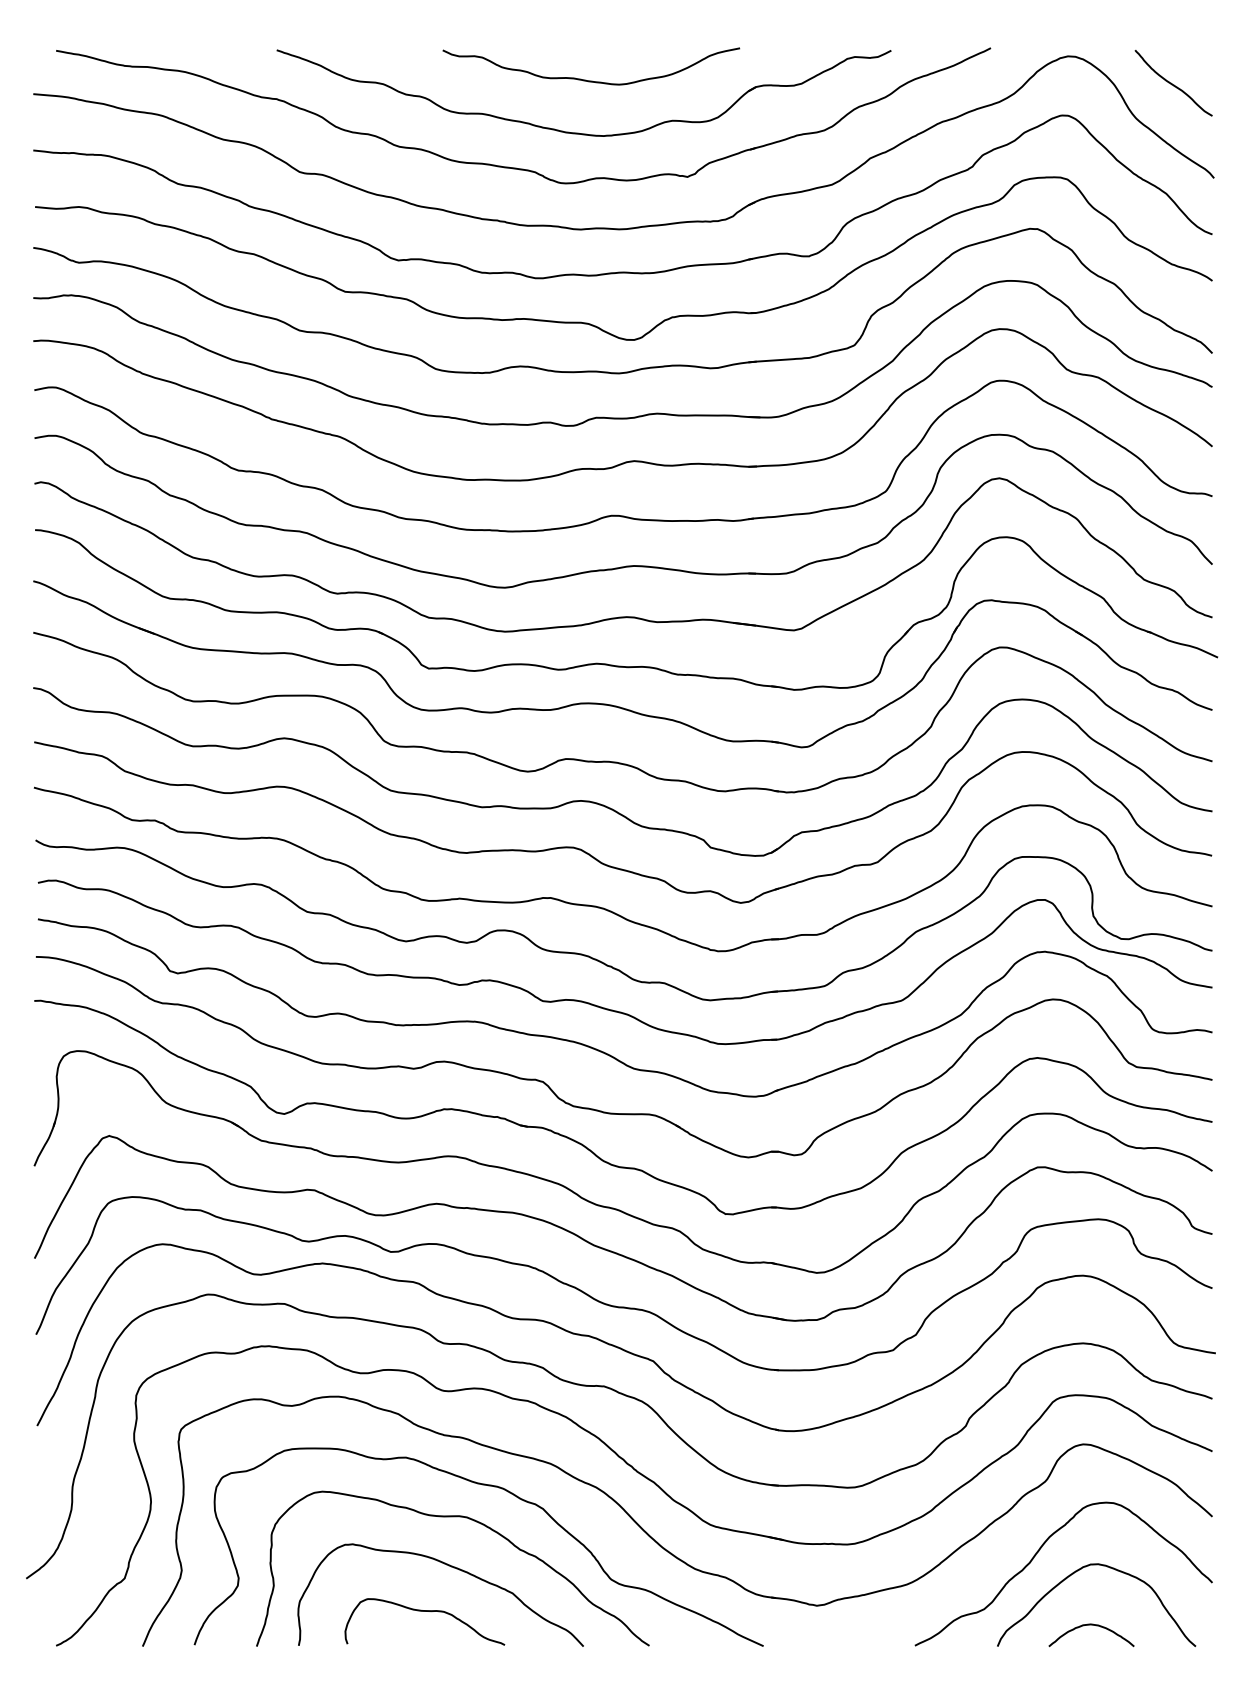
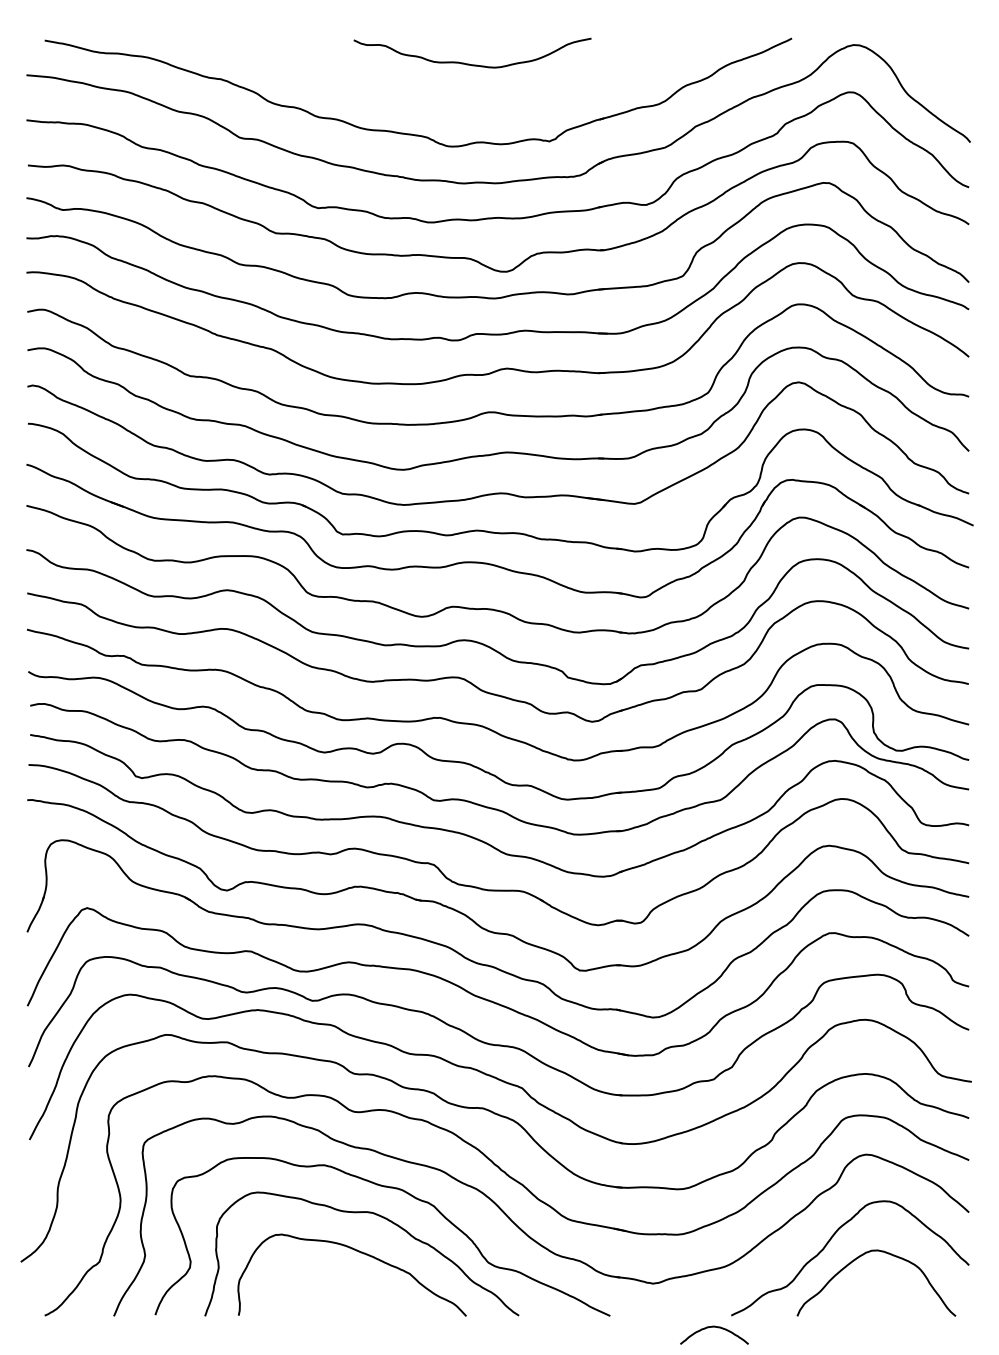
curve: (1172, 83) -> (937, 66), removed
part: (577, 131) -> (461, 105), removed
curve: (424, 1611) -> (339, 1288), removed
curve: (1091, 1625) -> (714, 1327), moved

